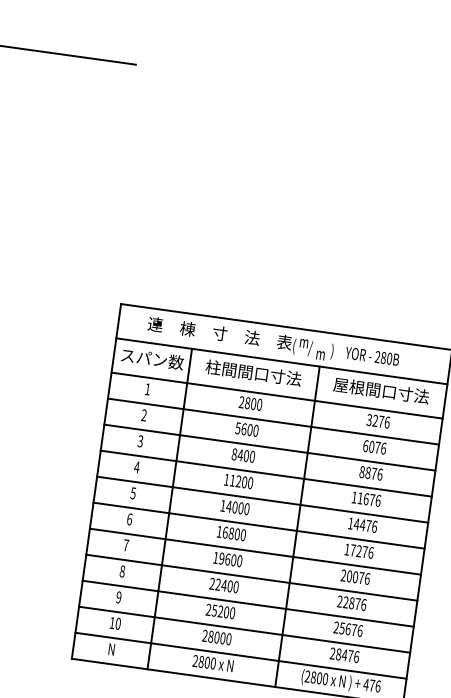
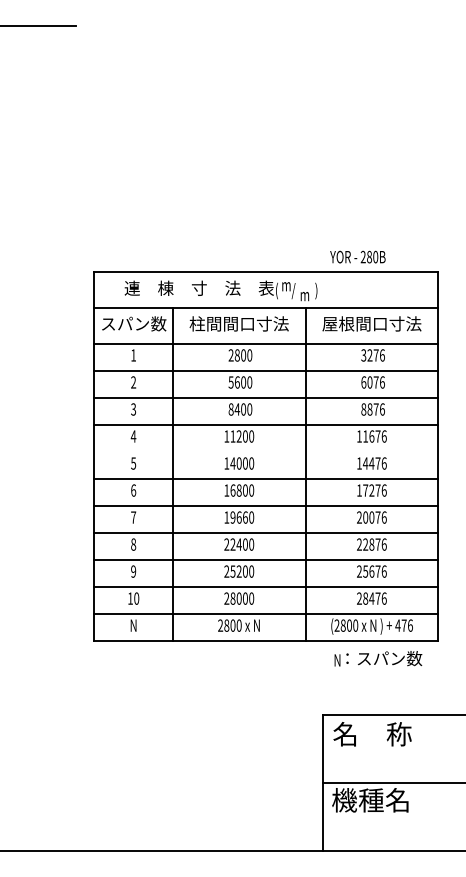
text: (372, 355) -> (357, 256), moved
line: (262, 499) -> (266, 451), removed
text: (233, 560) -> (245, 517), 19600 -> 19660

